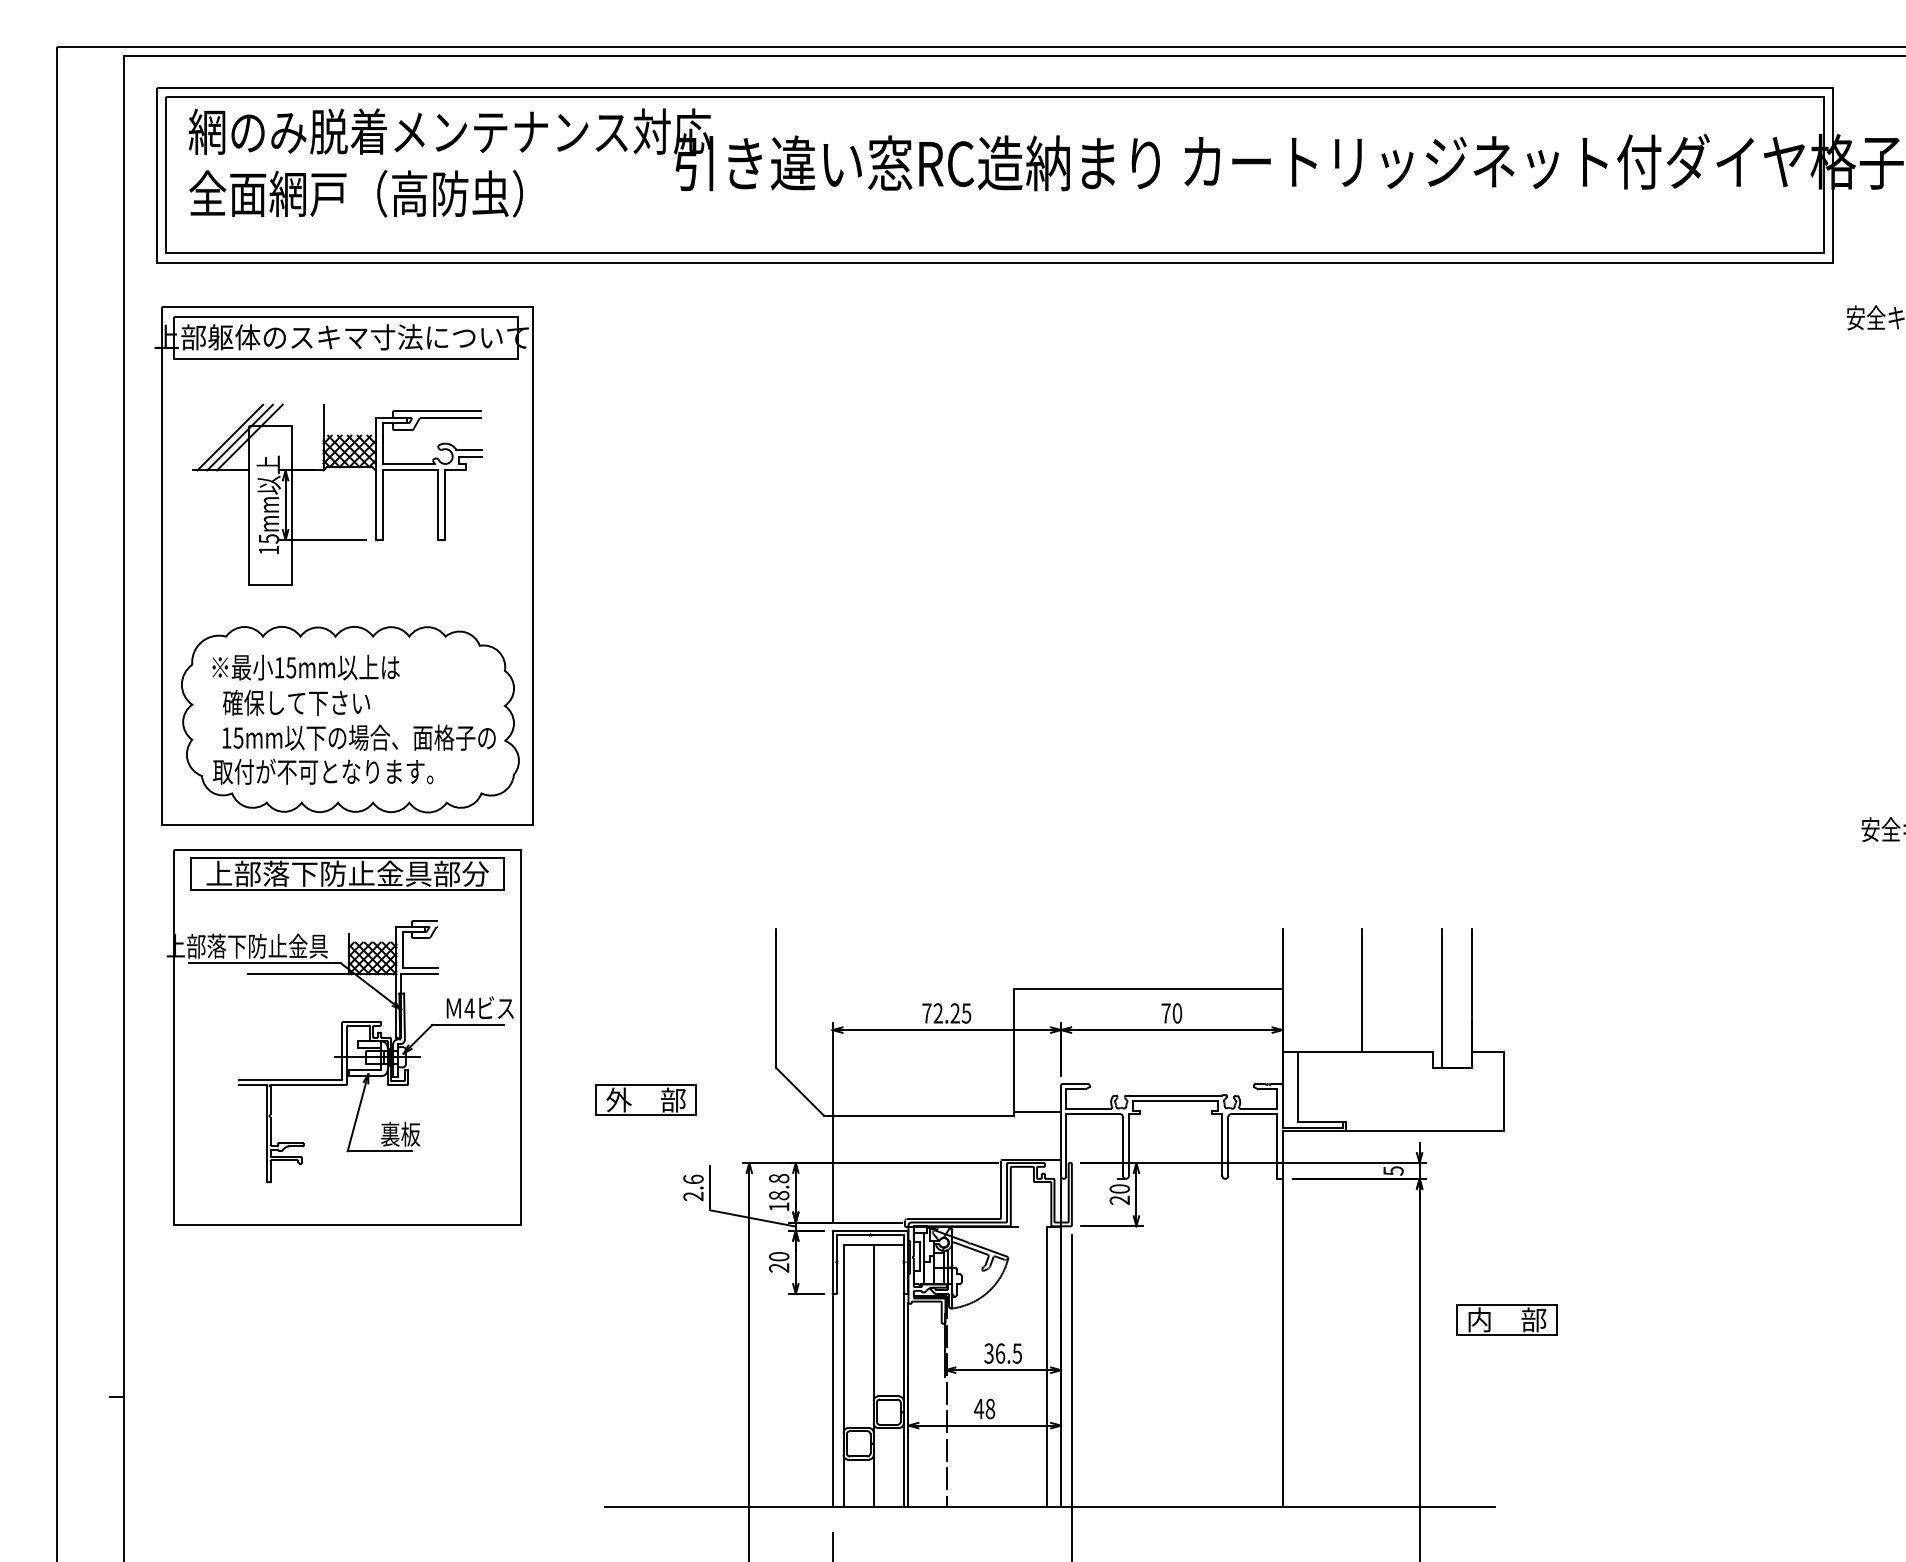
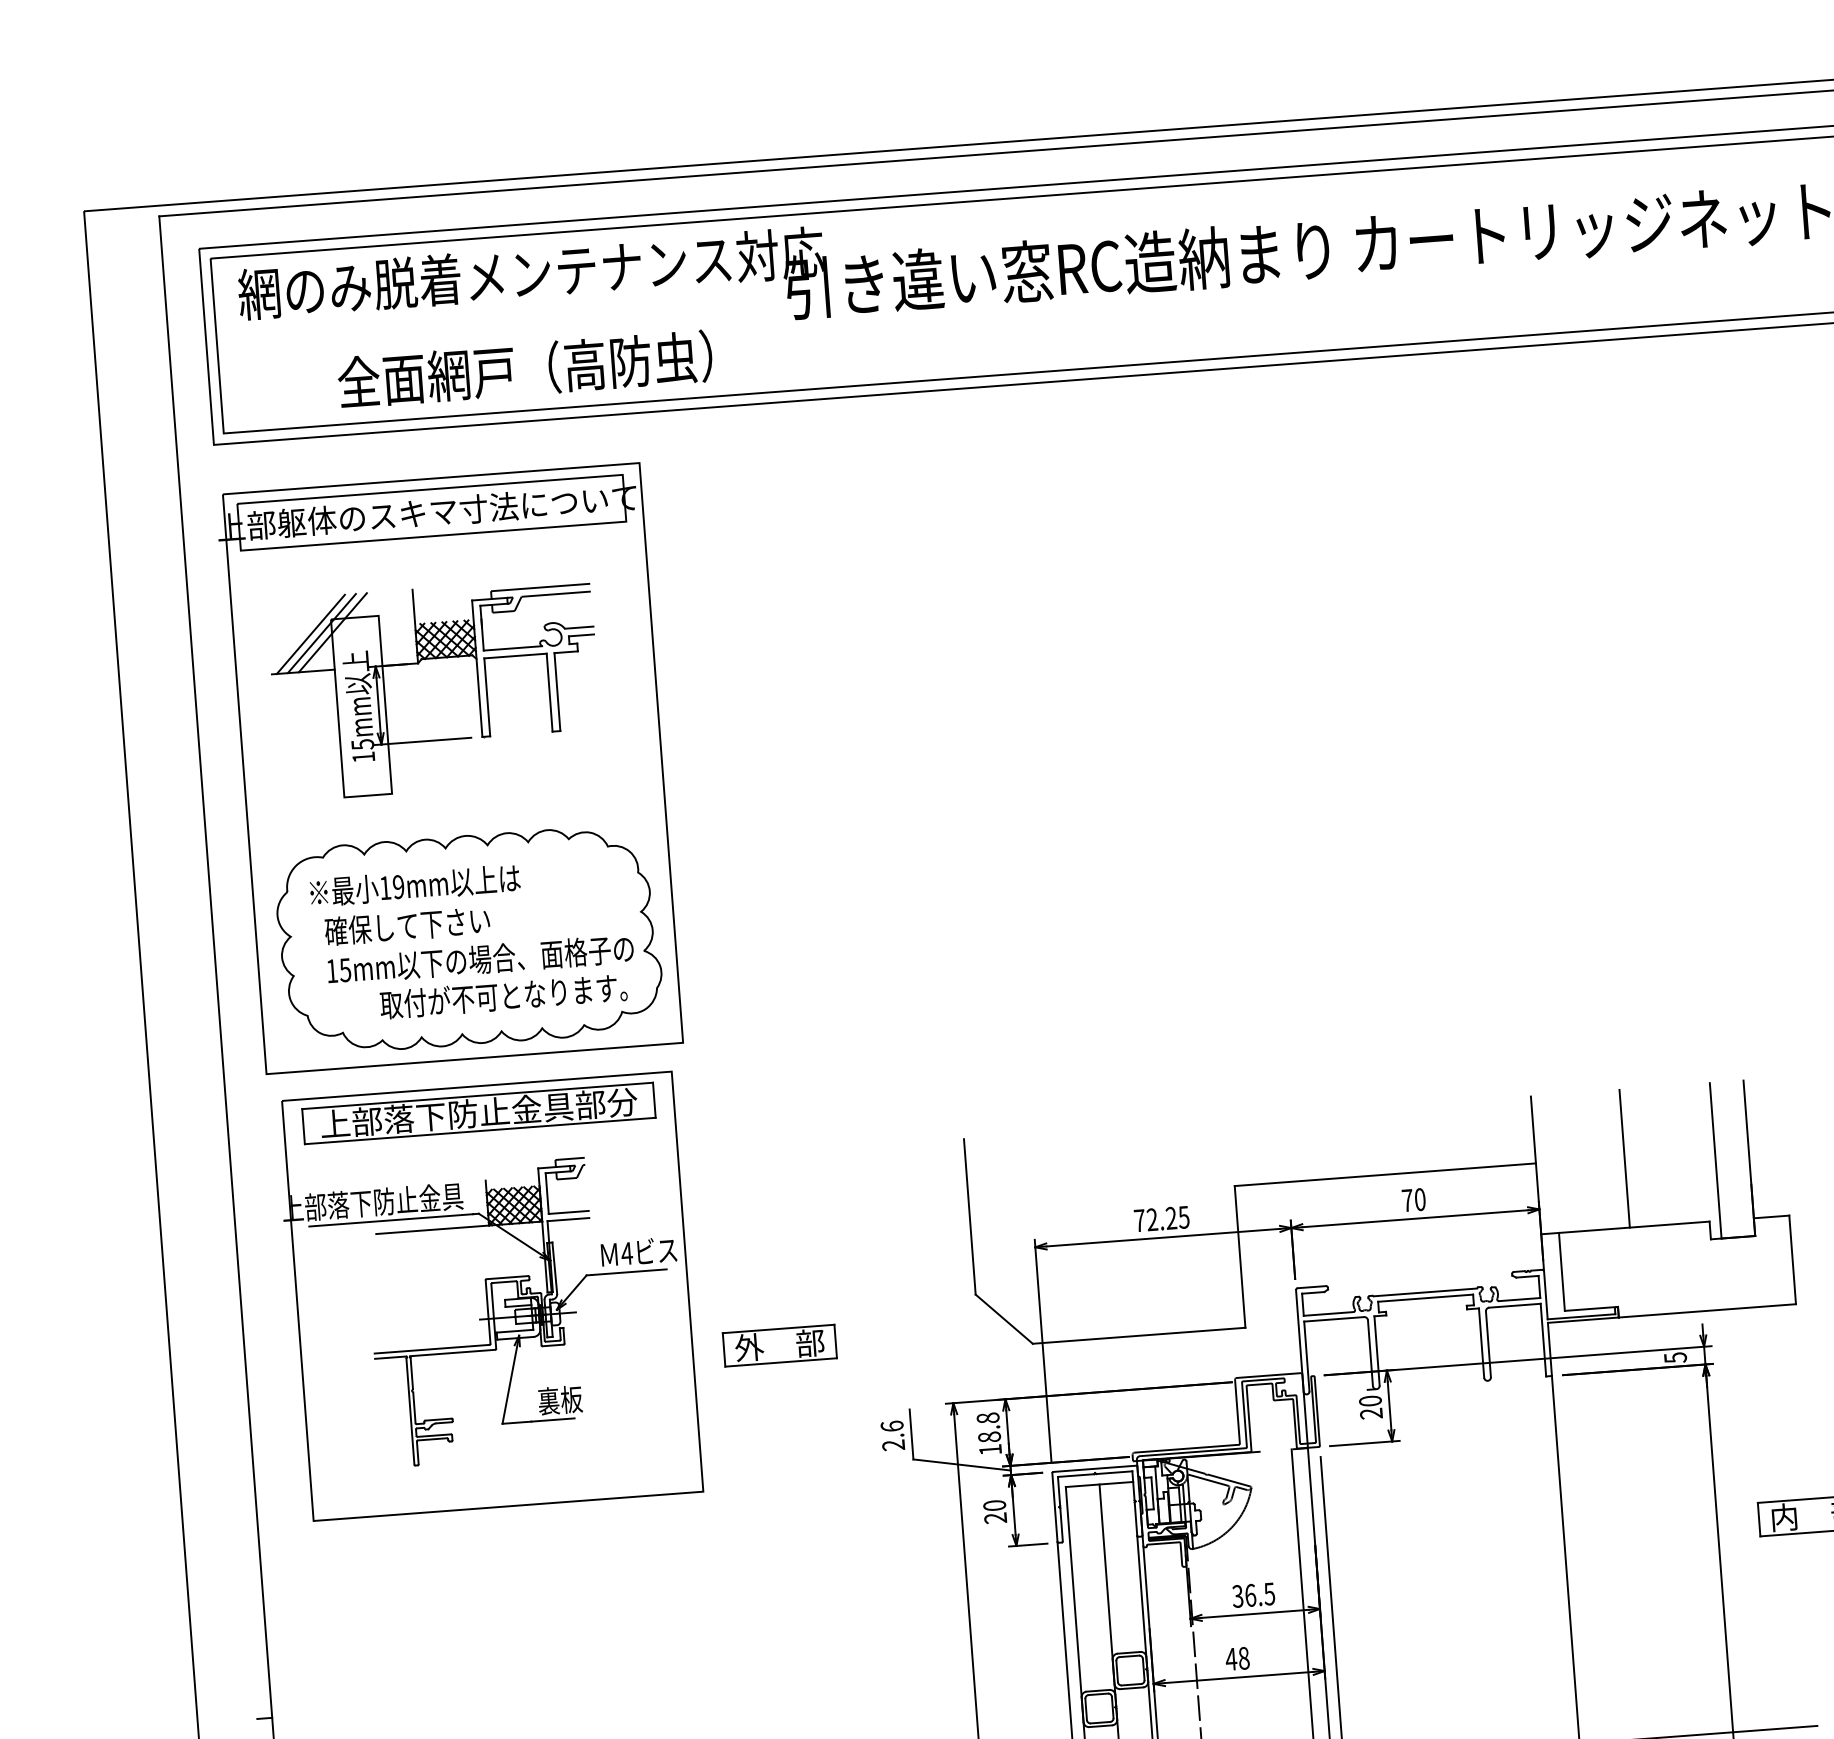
text: (355, 193) -> (524, 369), moved
text: (291, 667) -> (398, 886), 15mm -> 19mm
text: (323, 771) -> (503, 995), moved
part: (645, 1099) -> (779, 1344), moved
line: (1037, 1112) -> (1271, 1322), removed

